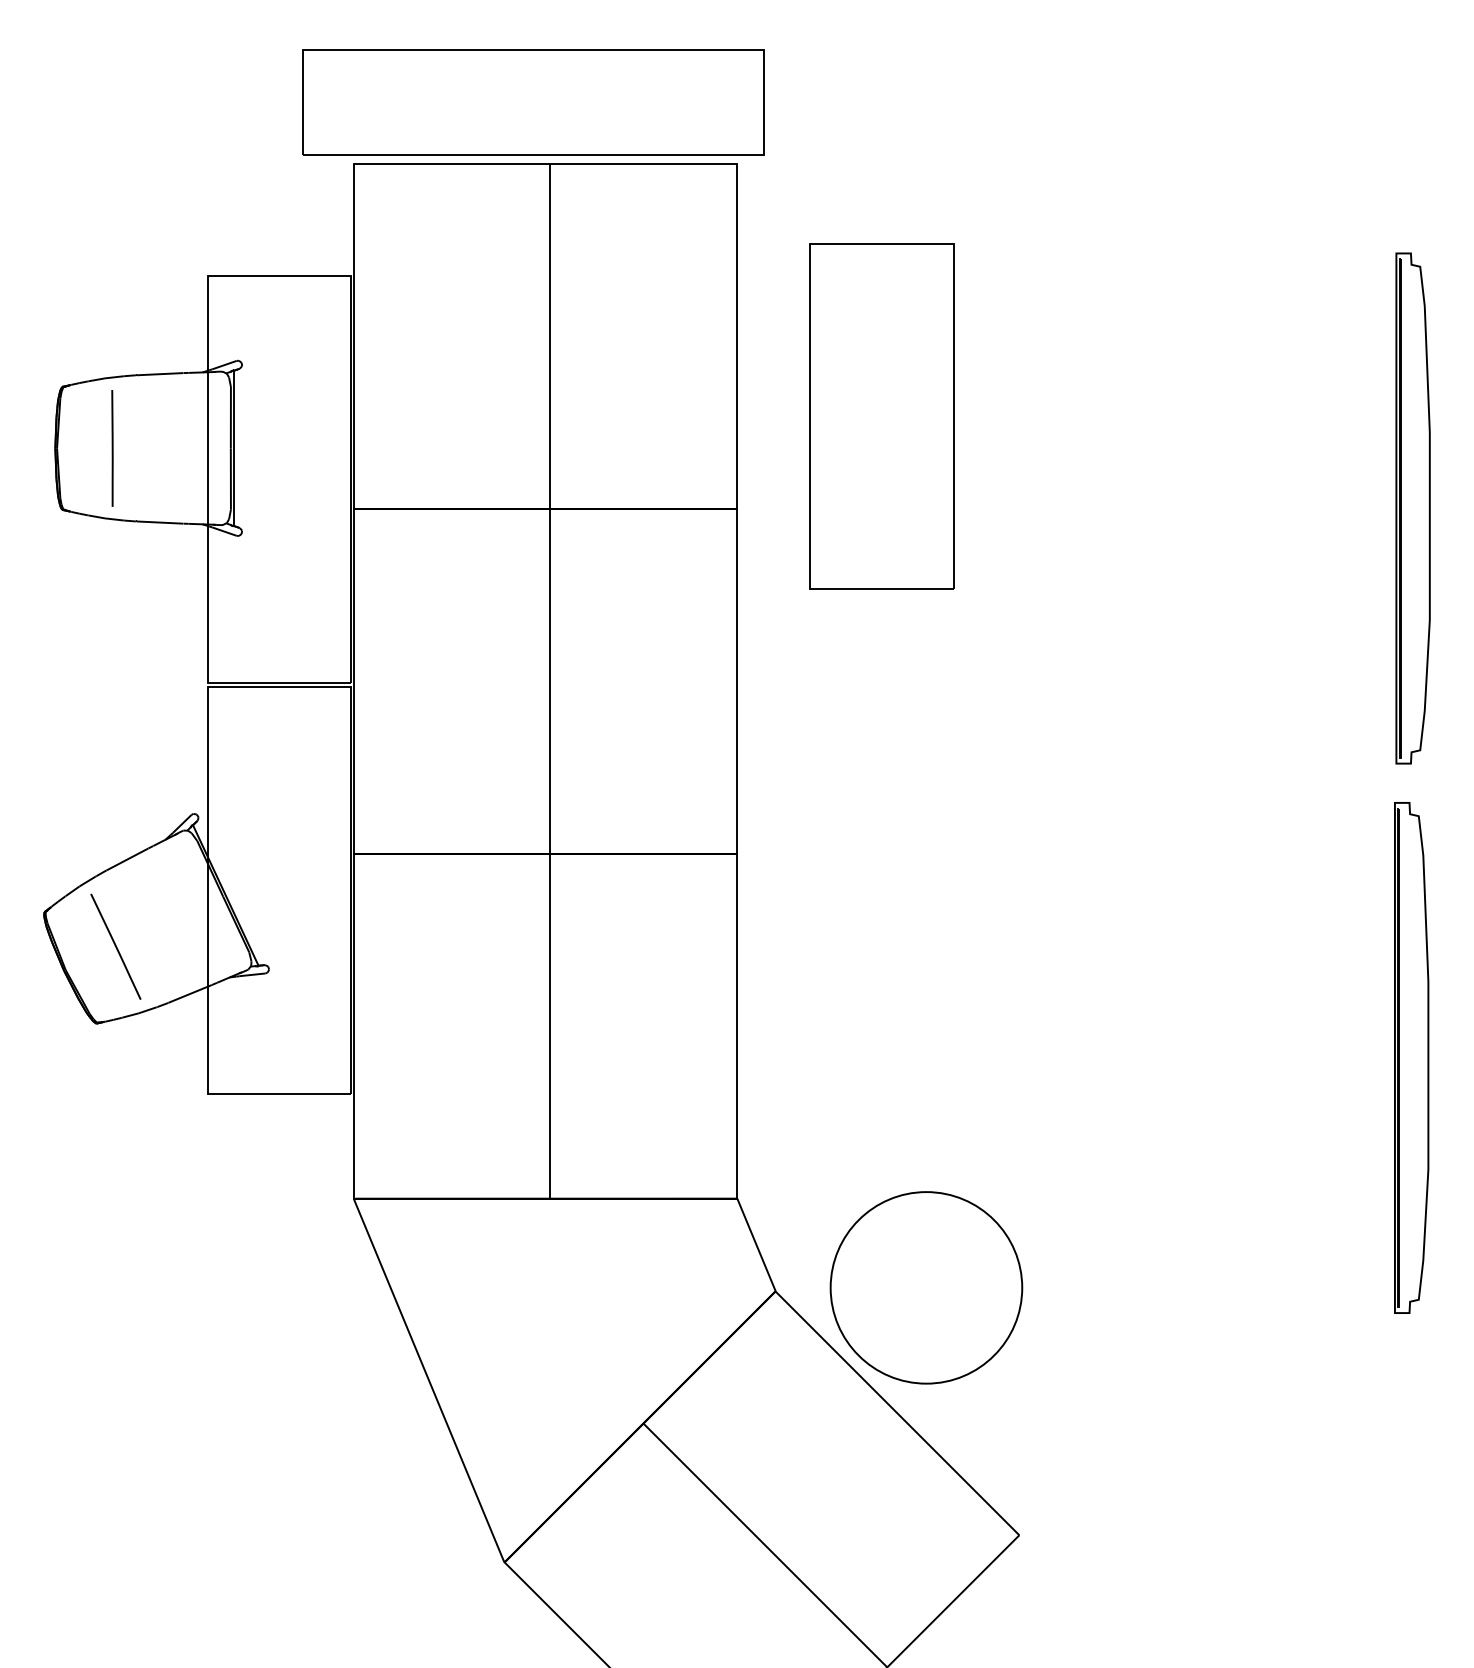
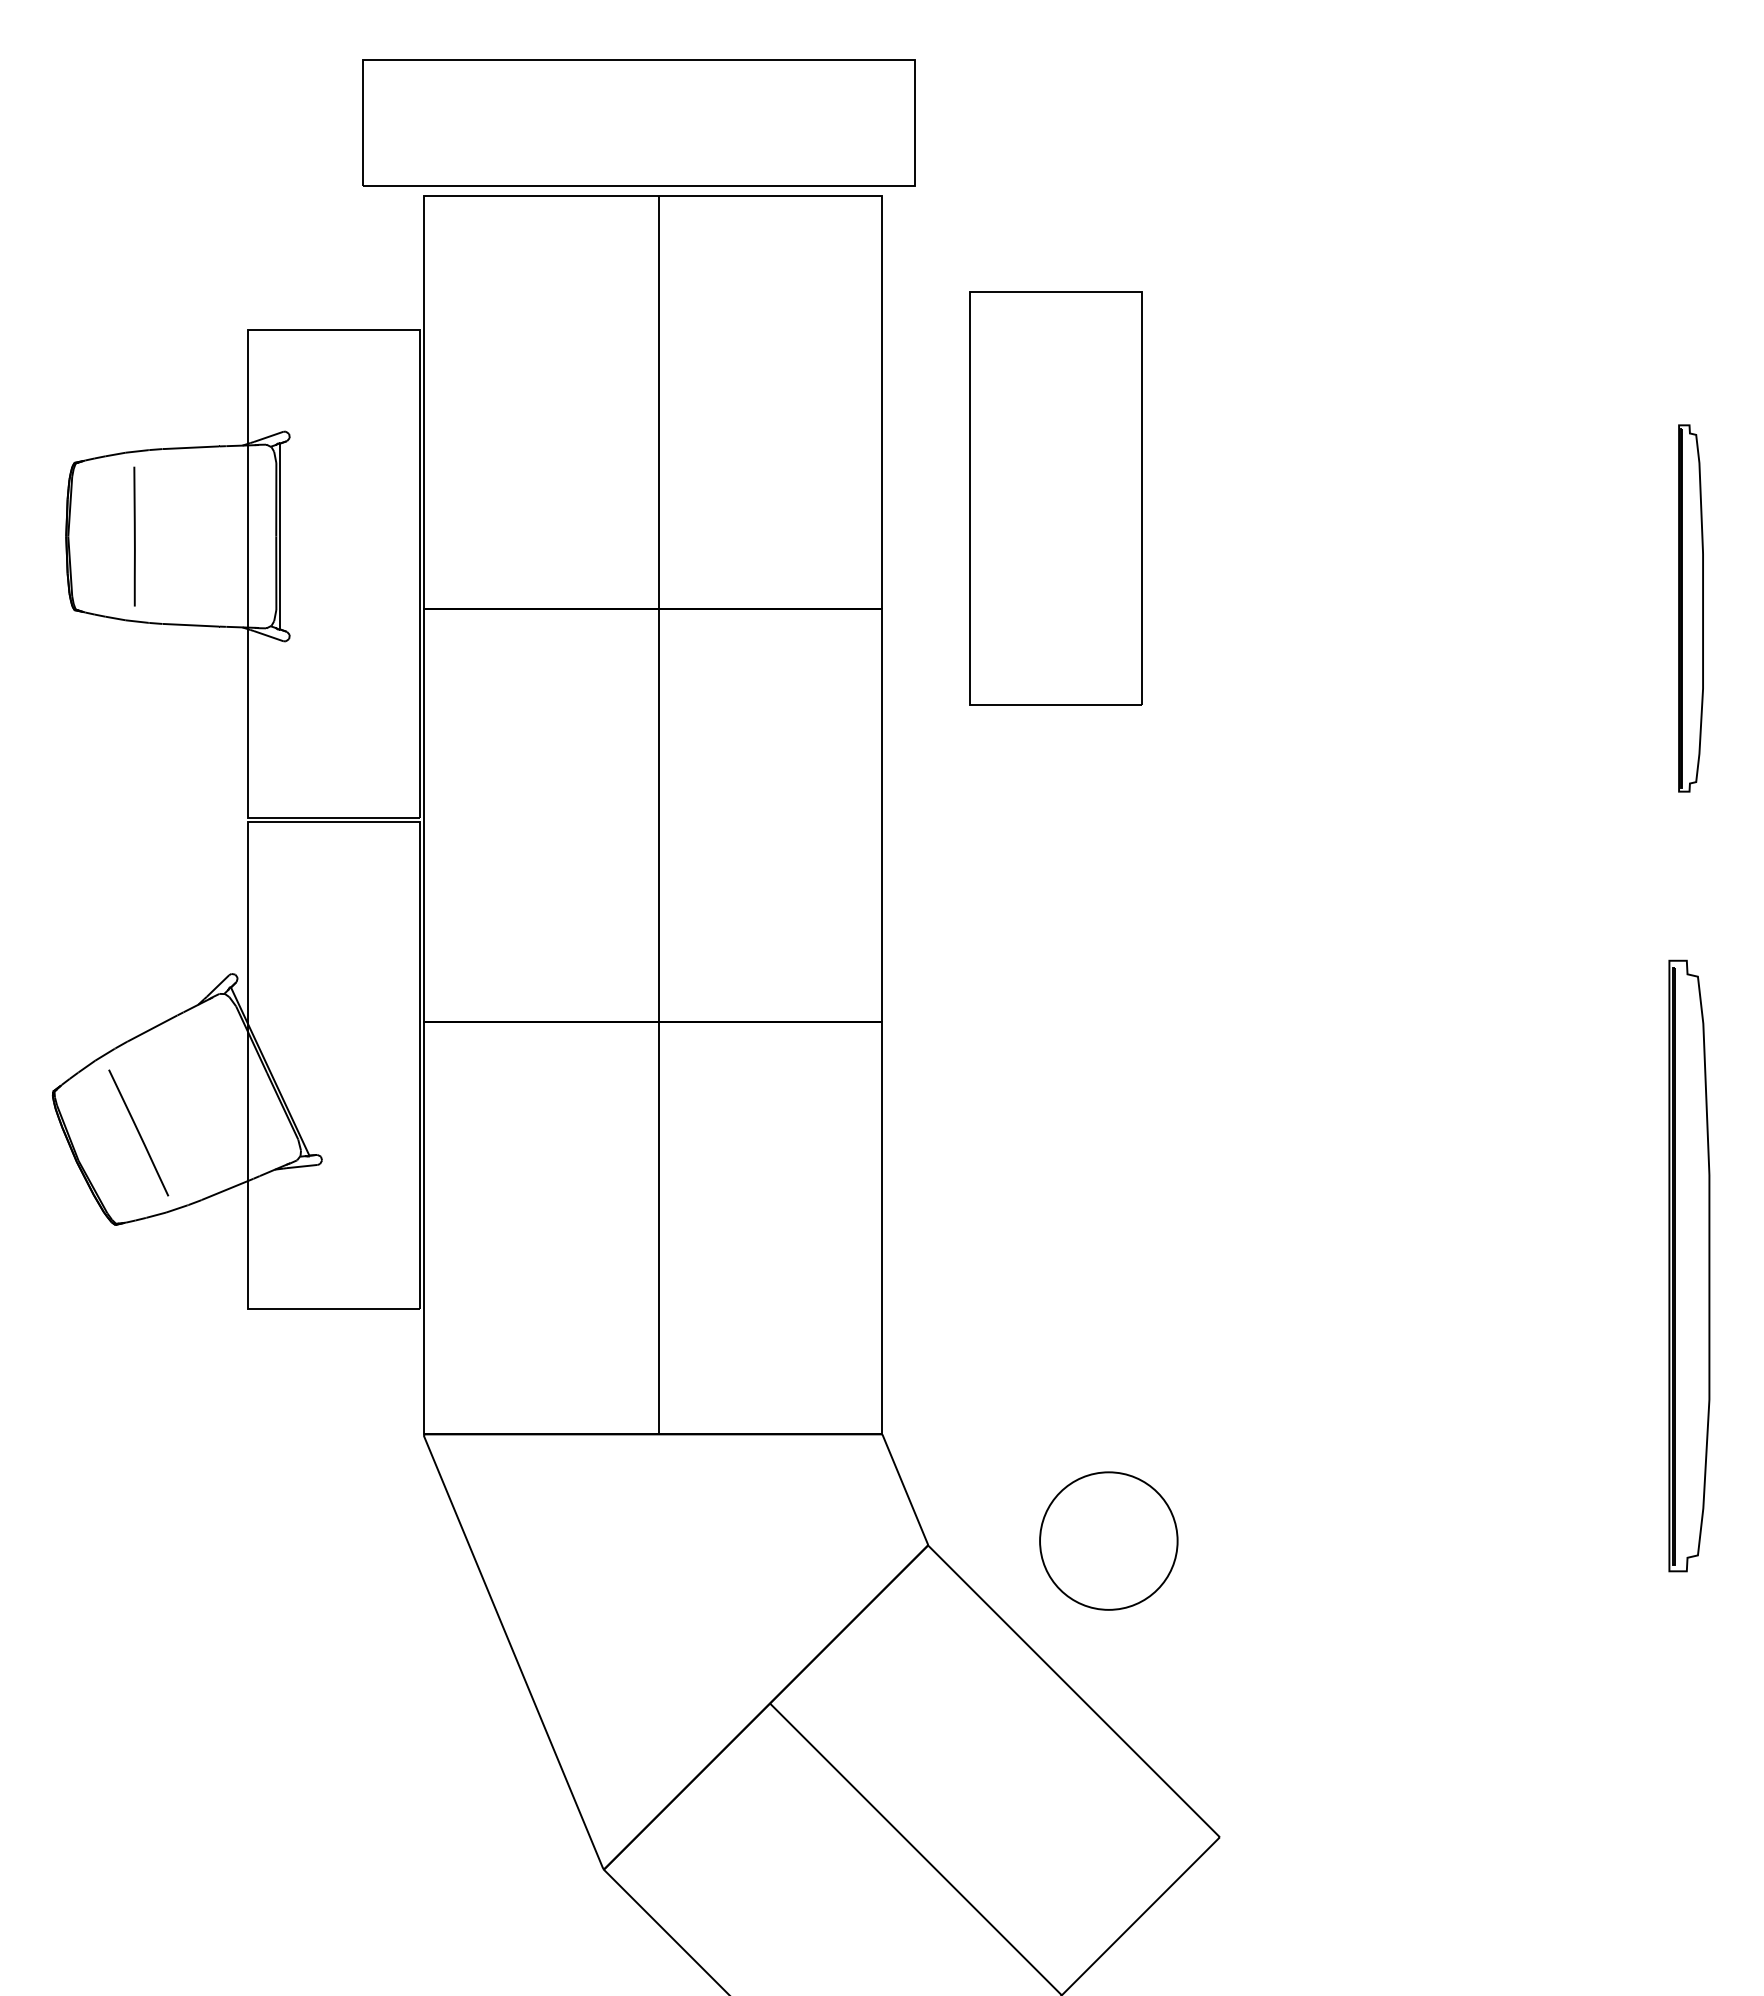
part: (1412, 508) -> (1690, 608), size x0.6
part: (926, 1287) -> (1108, 1540), size x0.6

